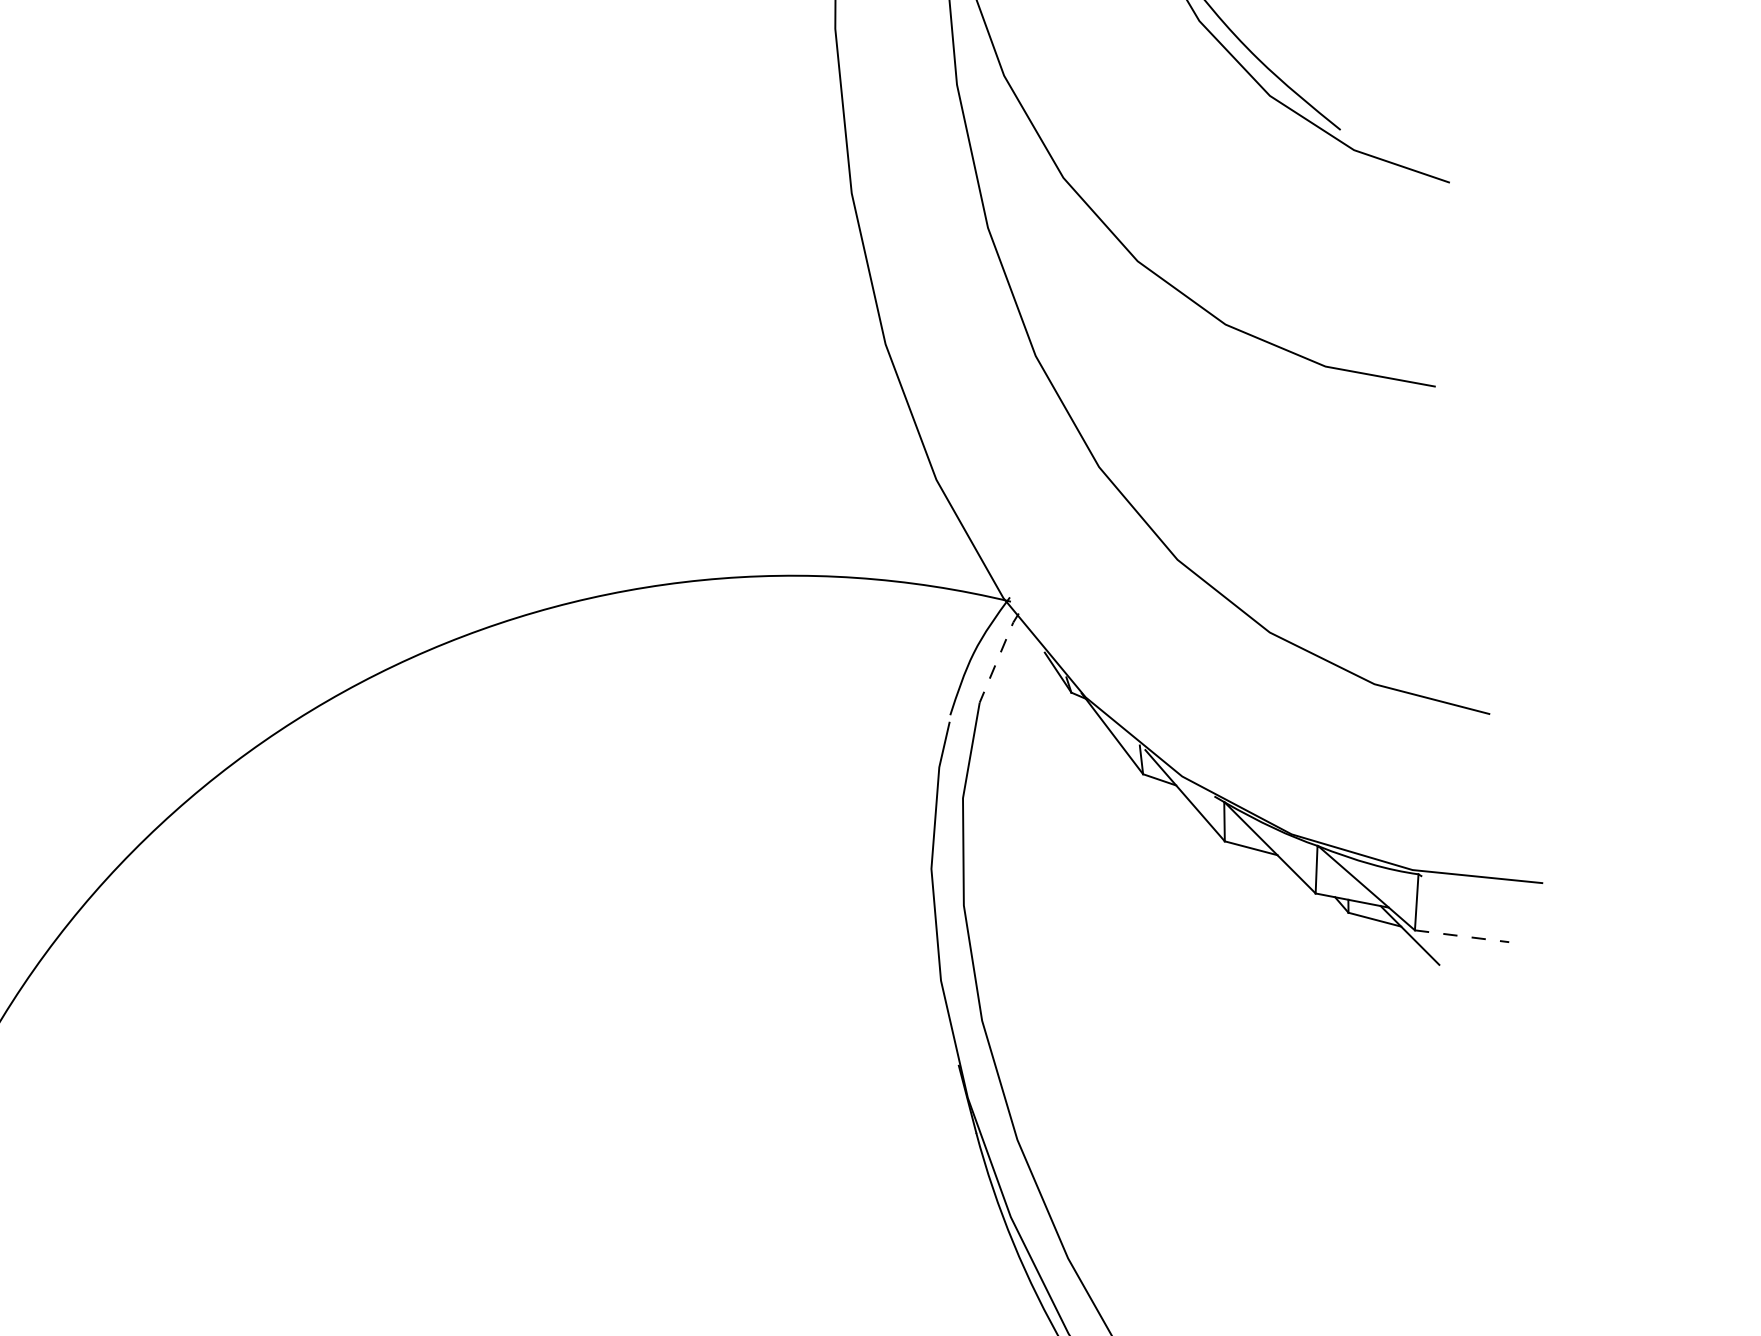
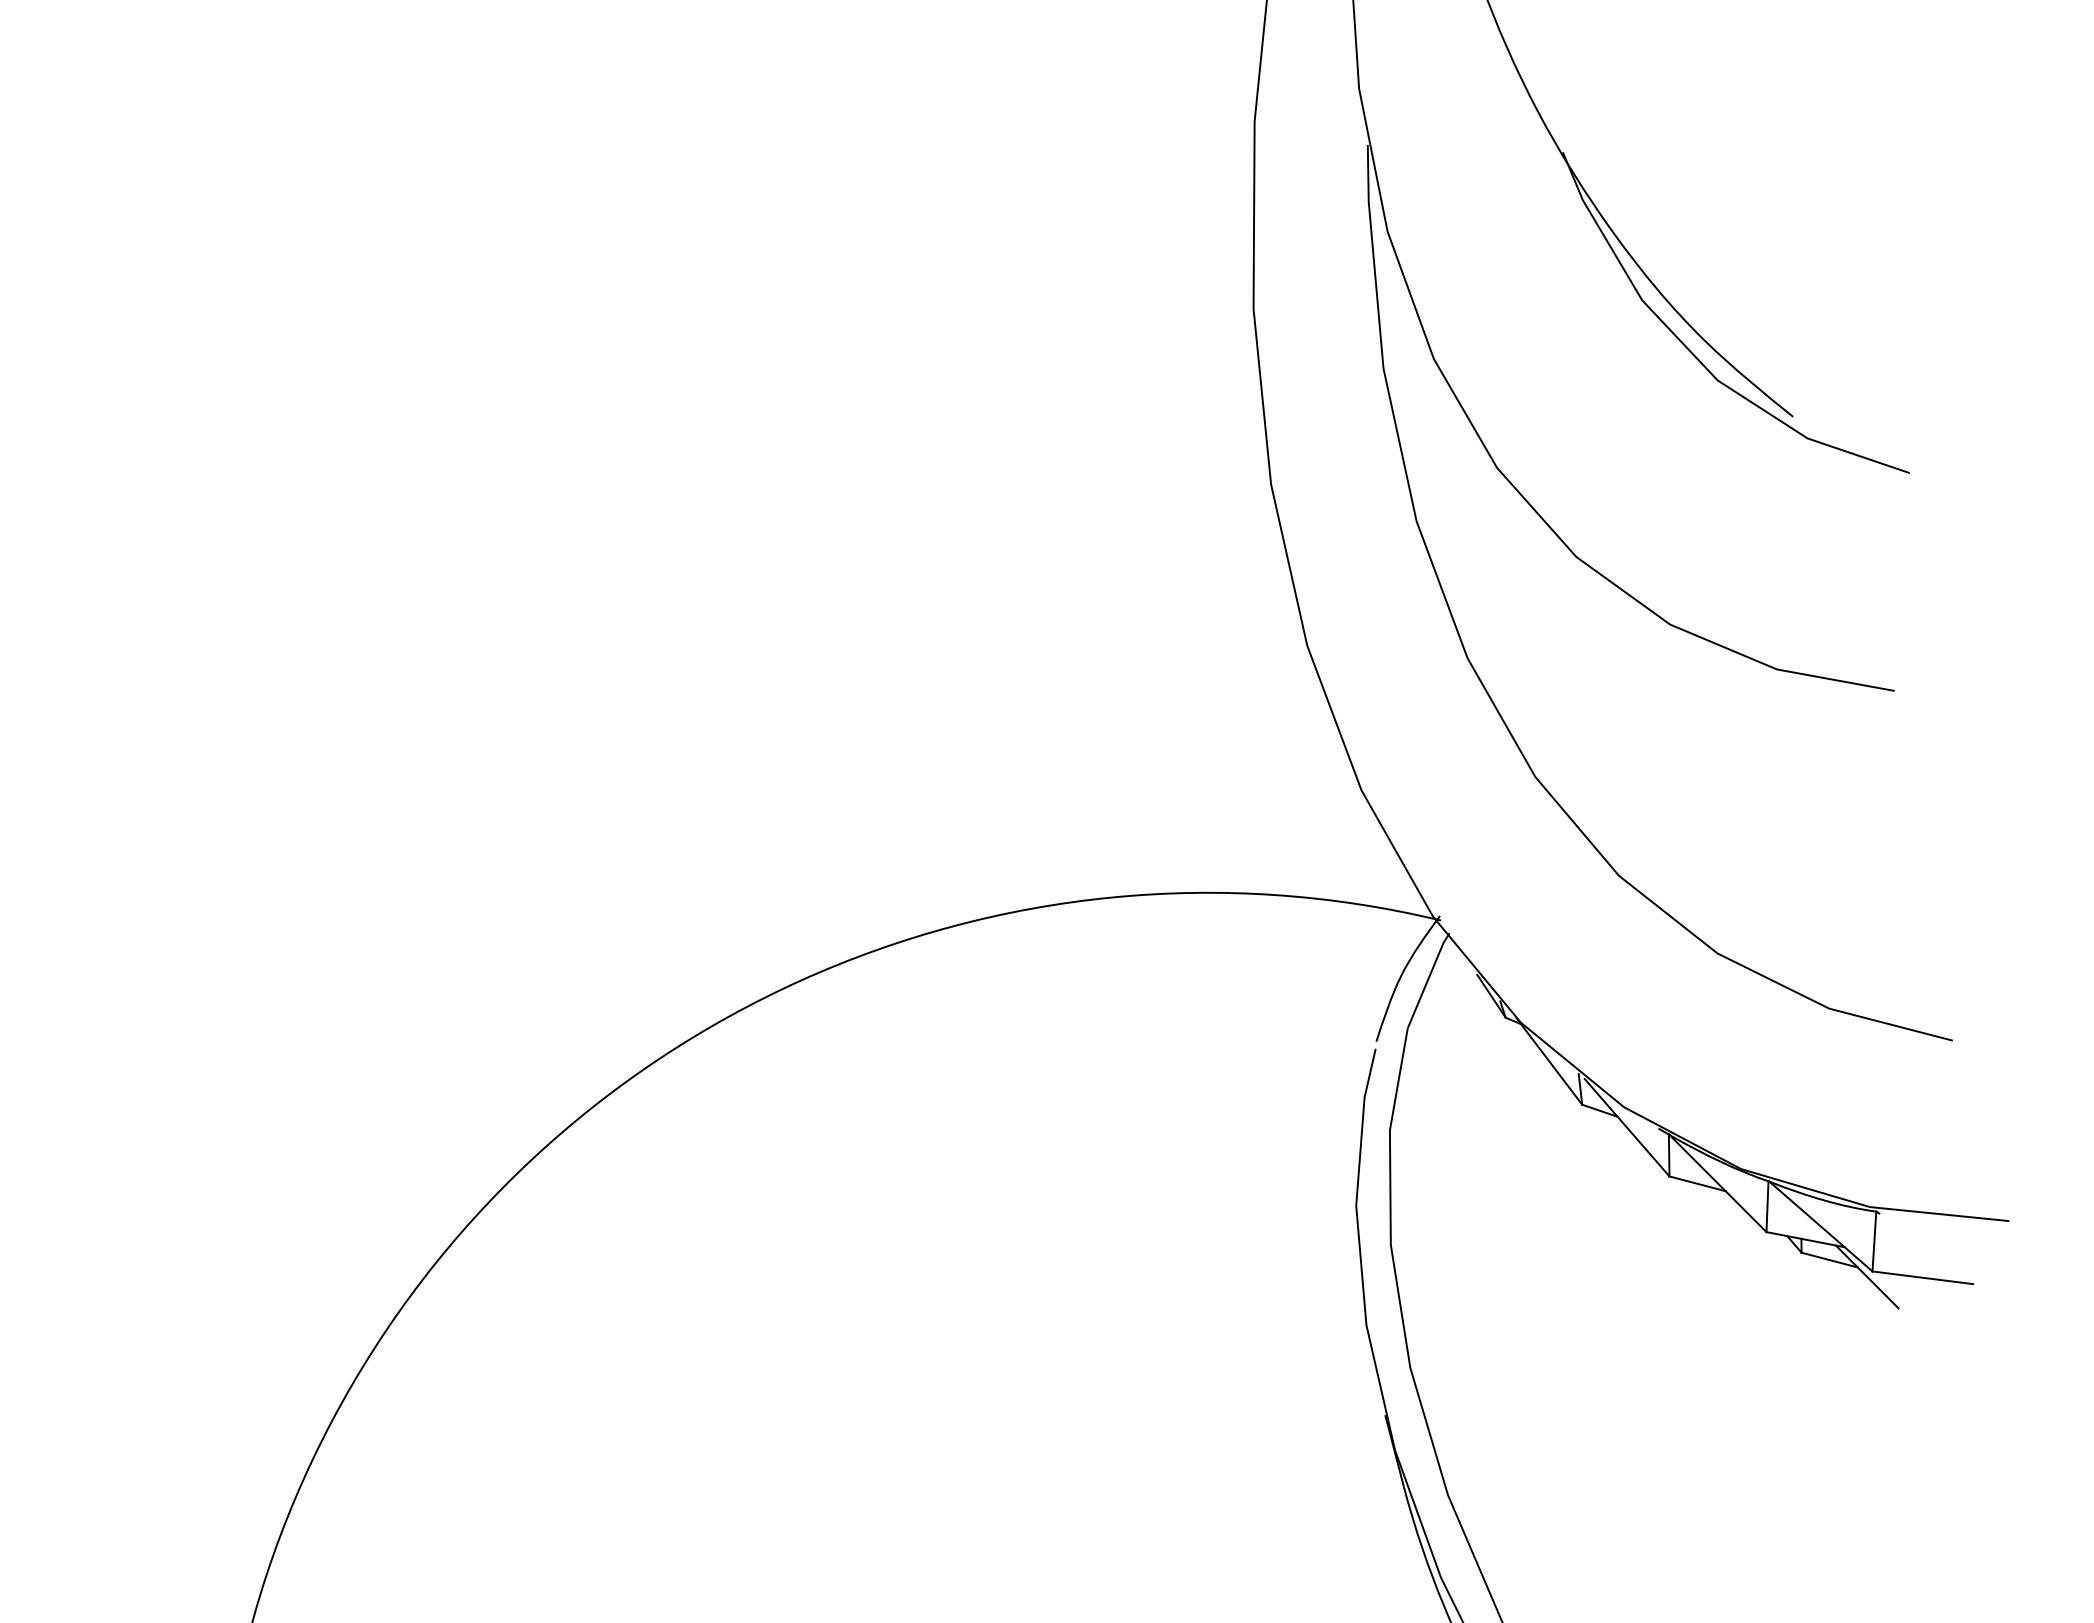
line: (999, 656) -> (1428, 979), dashed -> solid
line: (1461, 935) -> (1922, 1277), dashed -> solid

